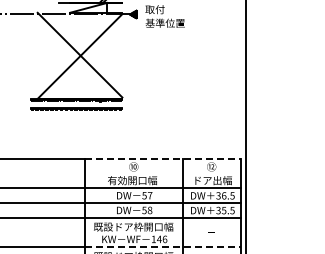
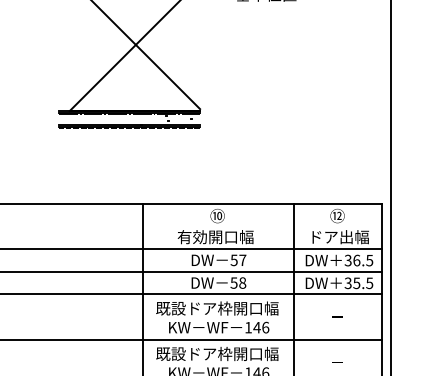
line: (162, 158) -> (261, 203), dashed -> solid
line: (162, 247) -> (261, 340), dashed -> solid

